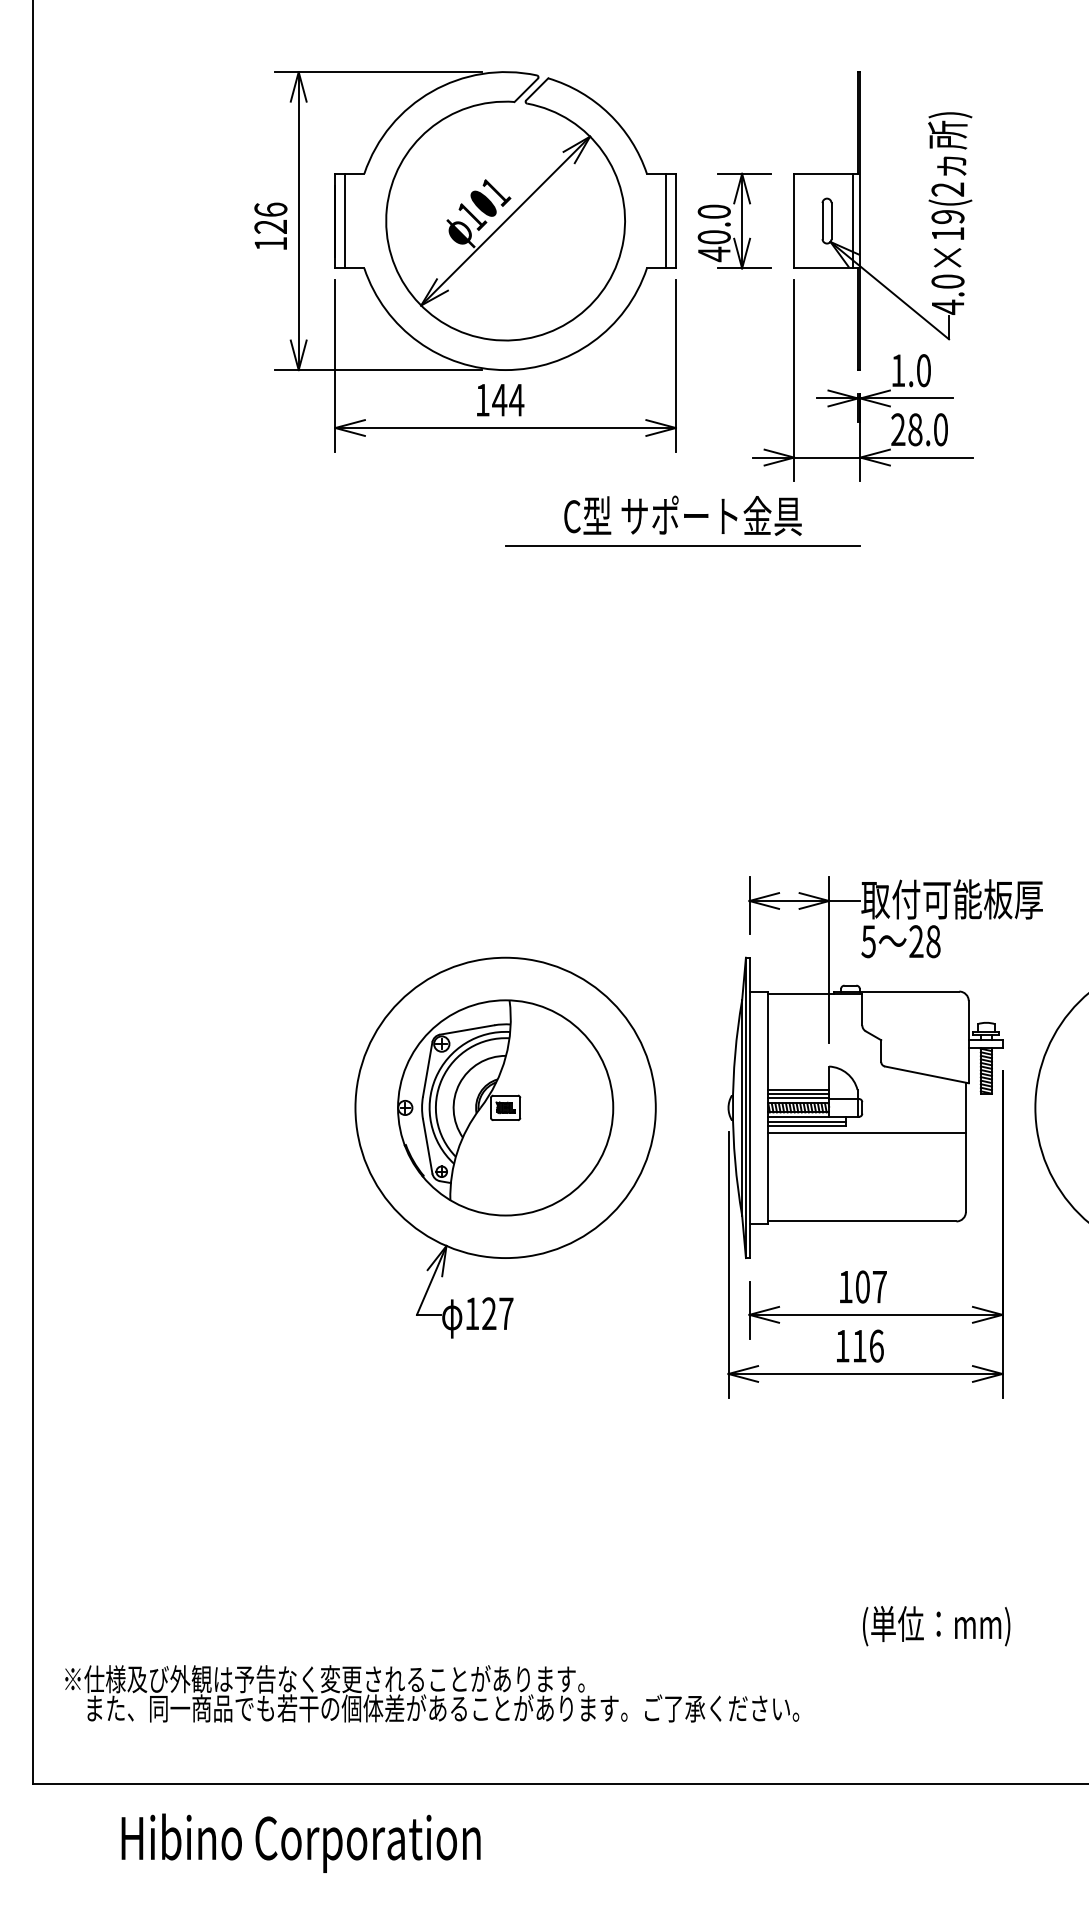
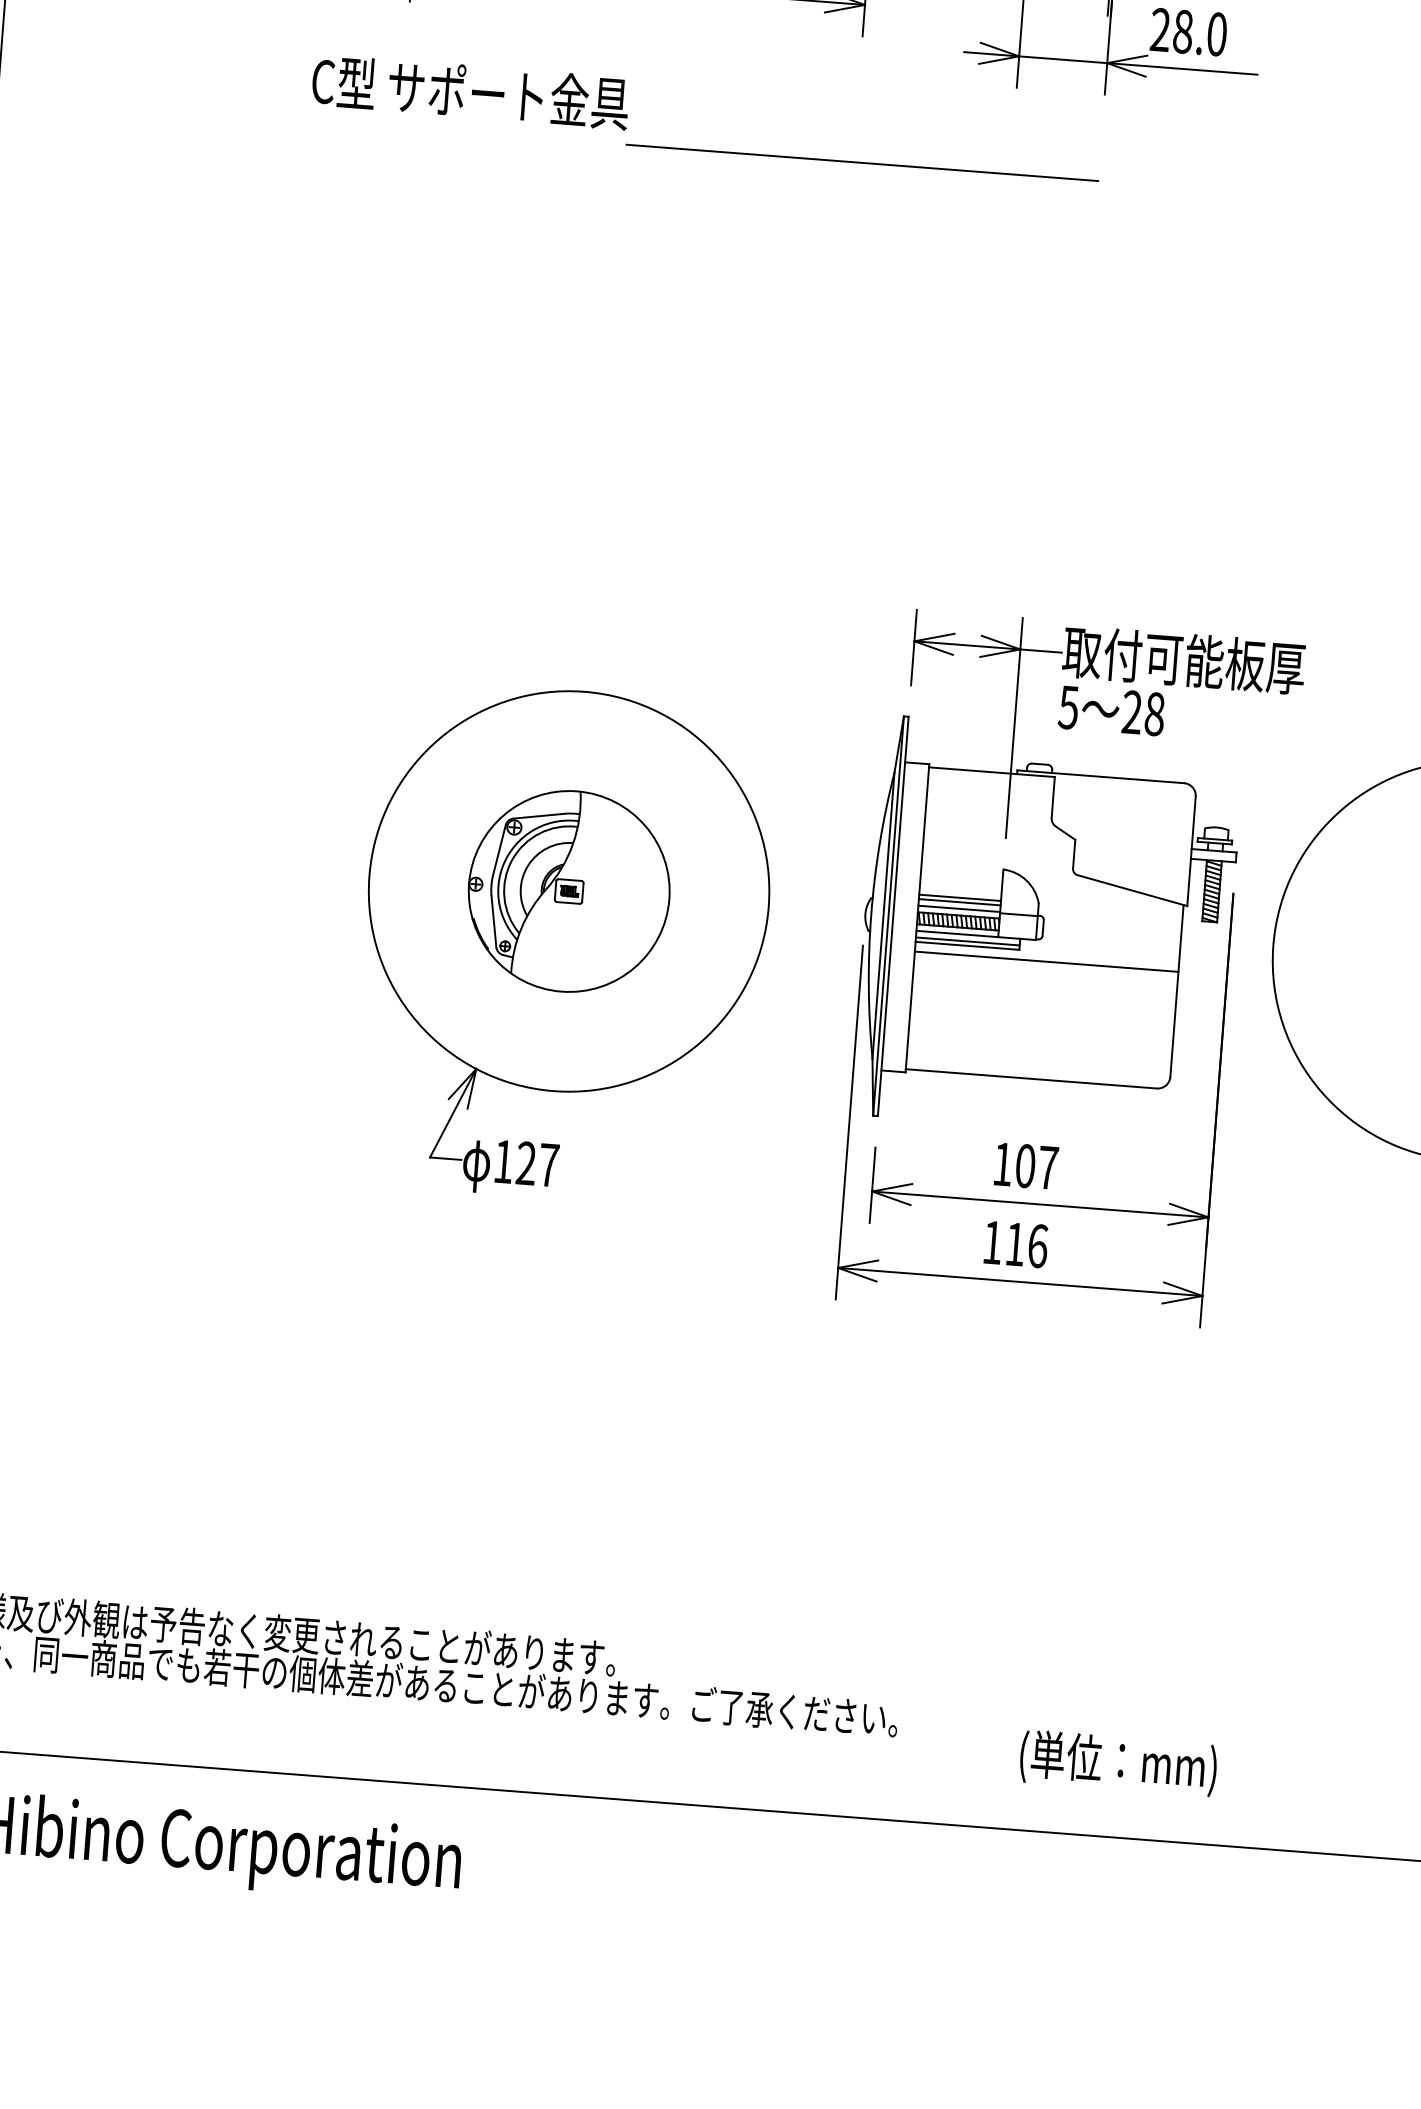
text: (682, 515) -> (469, 91), moved
part: (505, 1107) -> (568, 890), size x0.7
text: (936, 1626) -> (1118, 1763), moved

